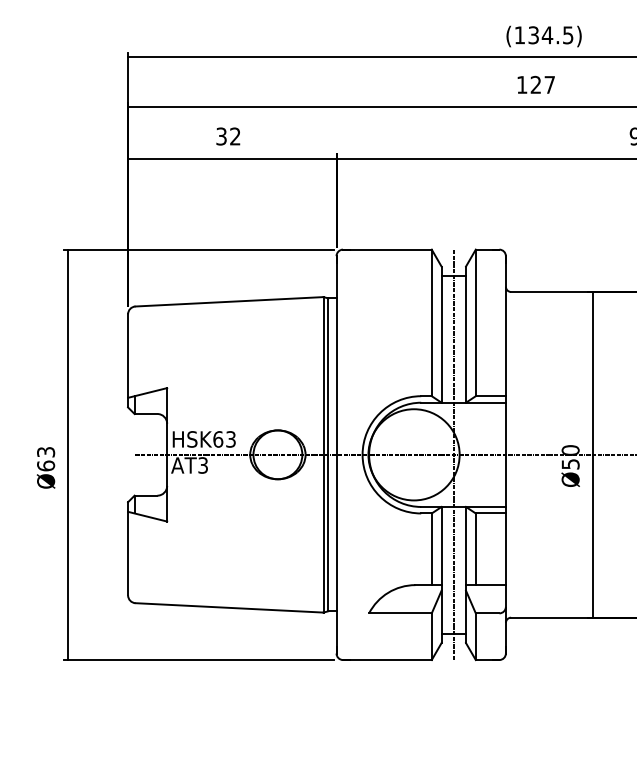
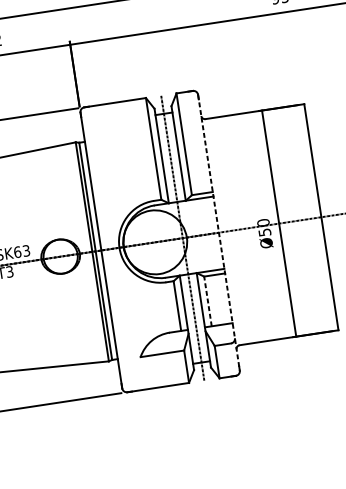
line: (505, 454) -> (218, 232), solid -> dashed
line: (475, 549) -> (207, 301), solid -> dashed

